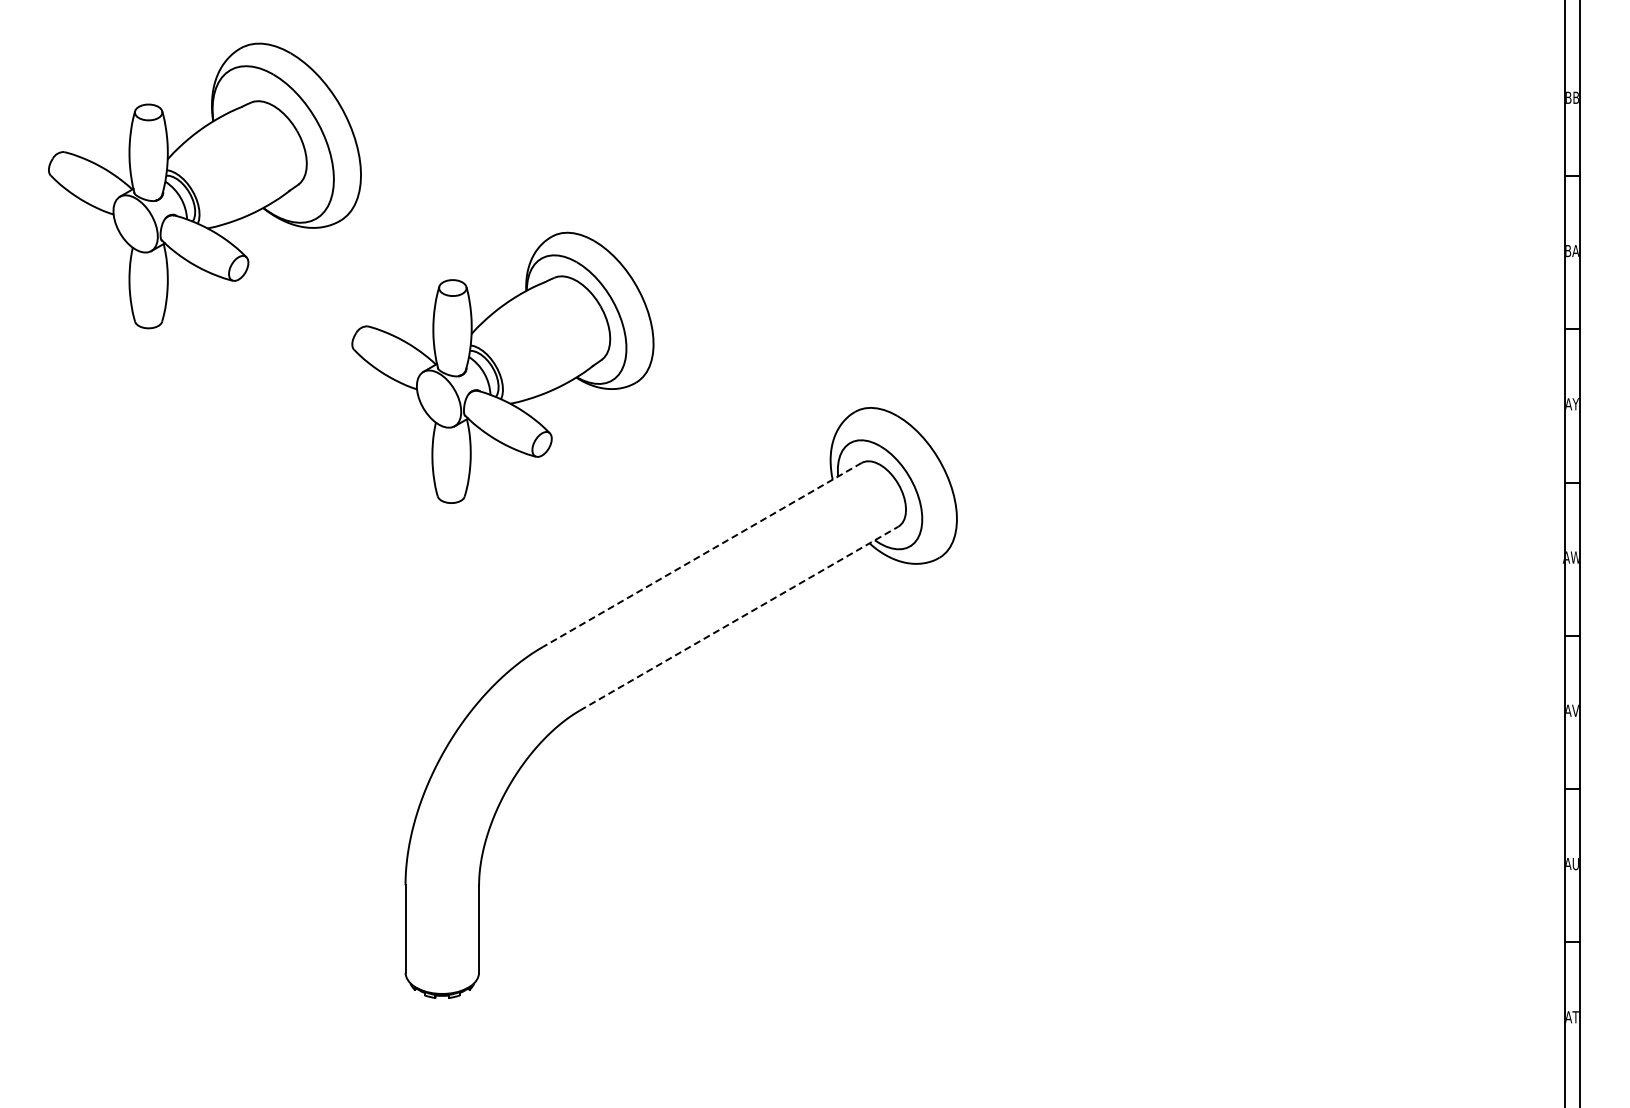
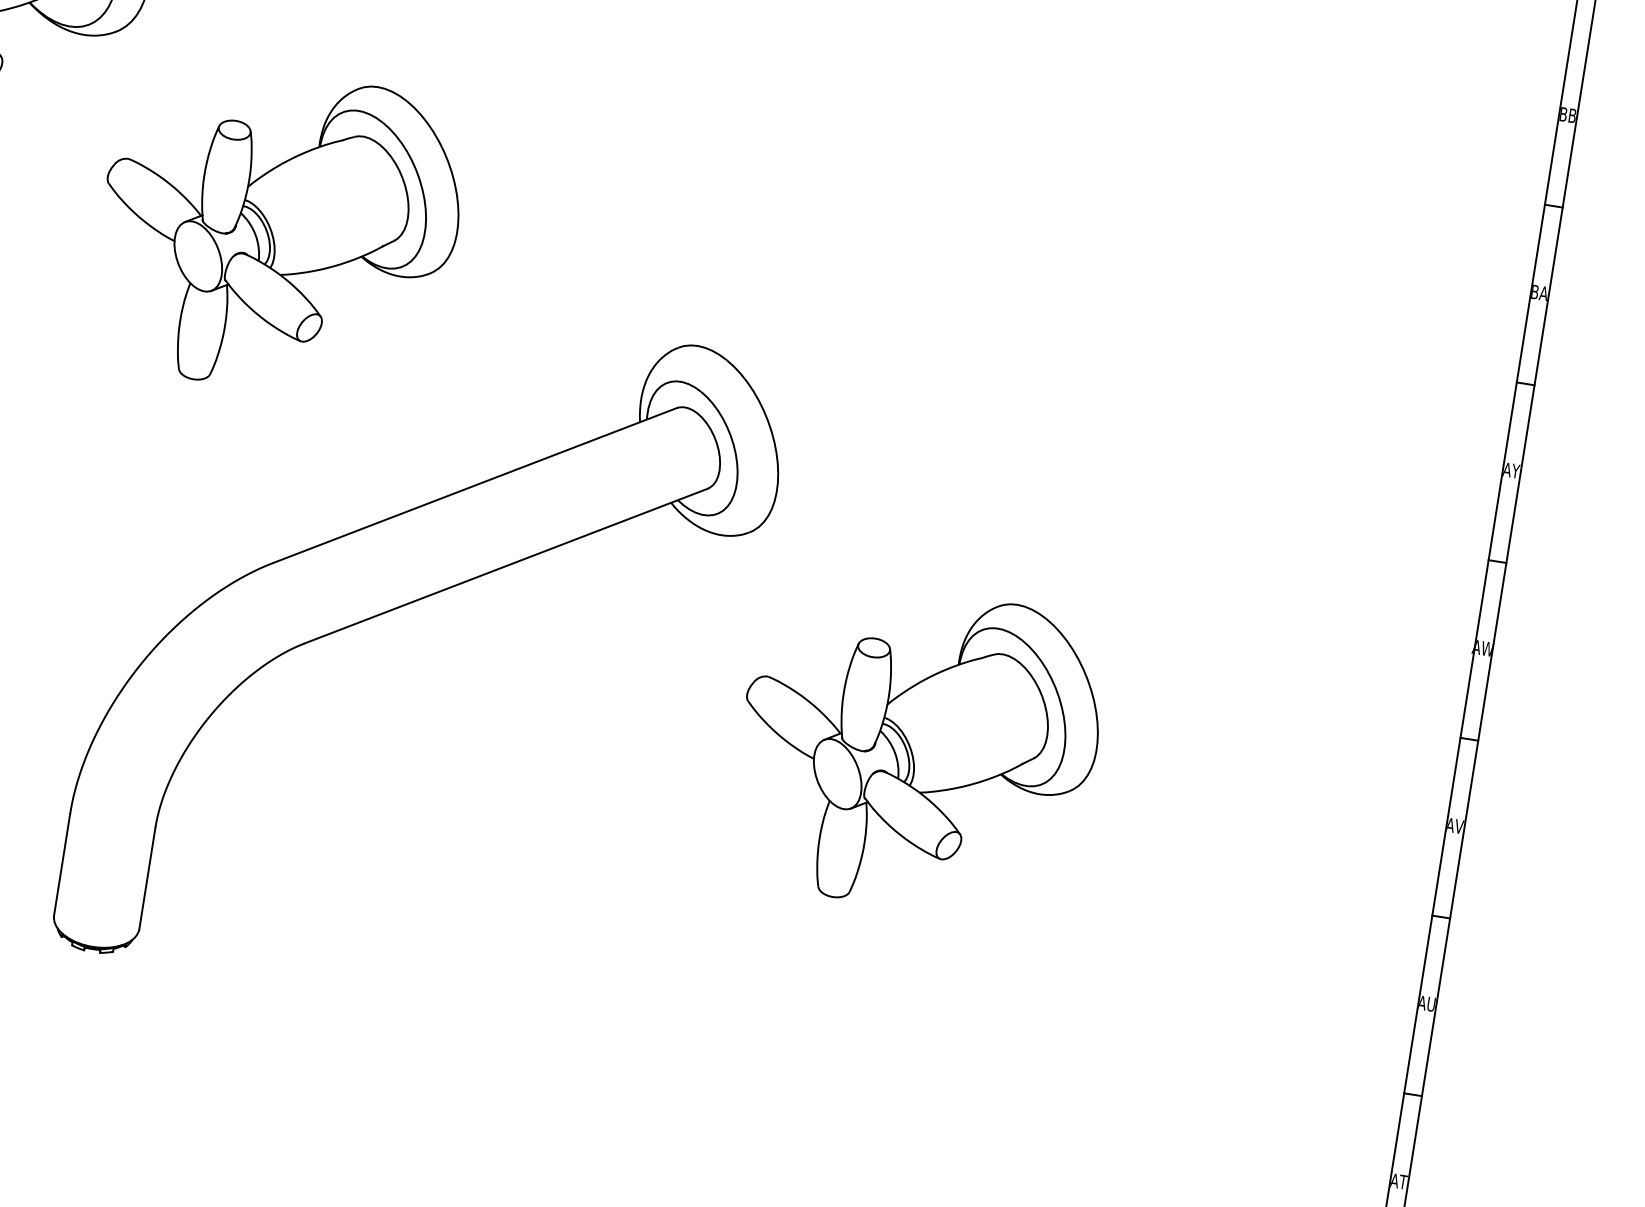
line: (702, 554) -> (475, 485), dashed -> solid
line: (739, 618) -> (506, 566), dashed -> solid
part: (1109, 718) -> (917, 750), added

